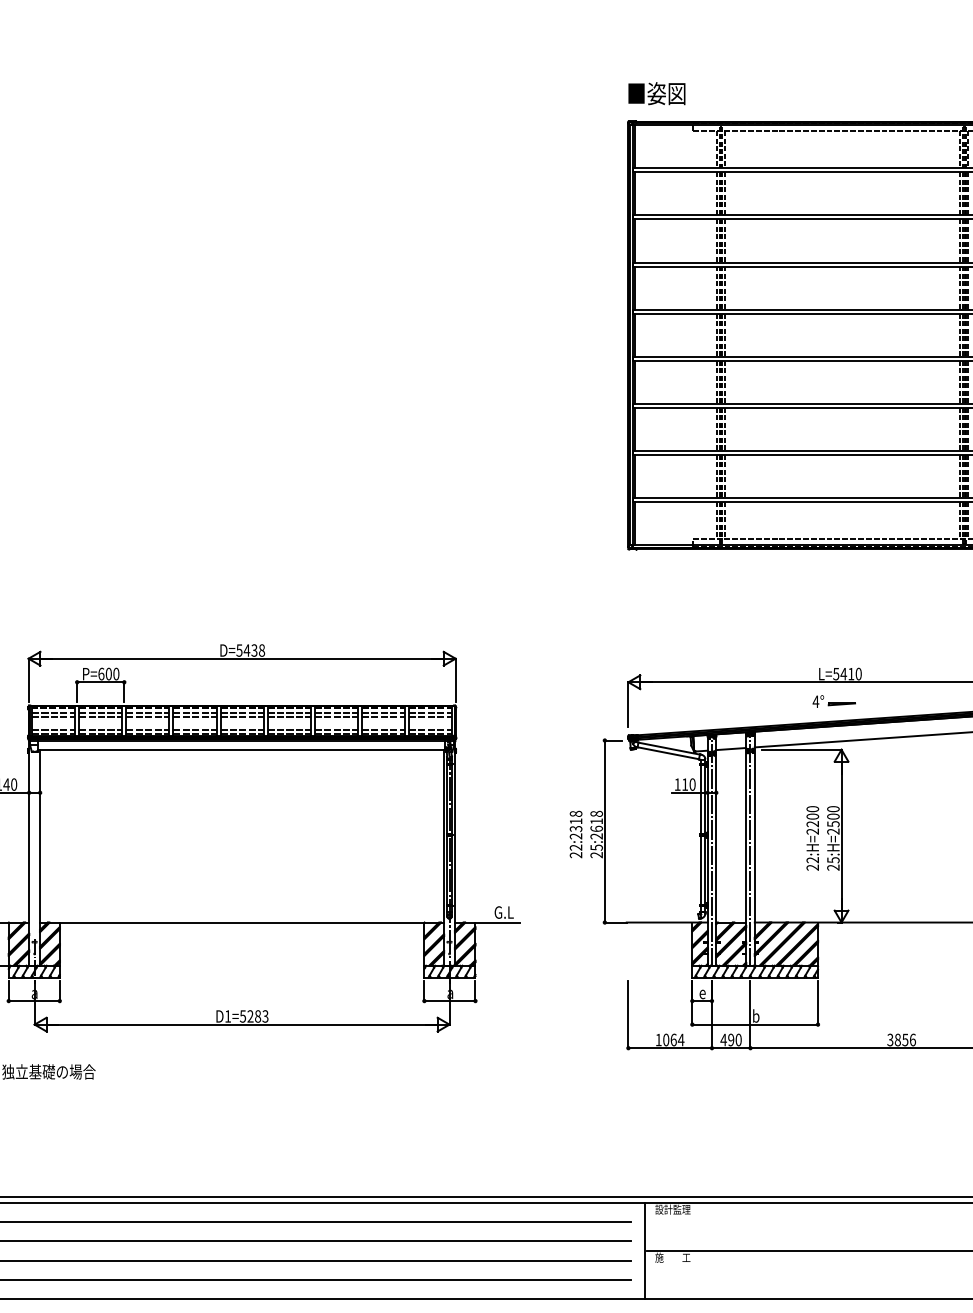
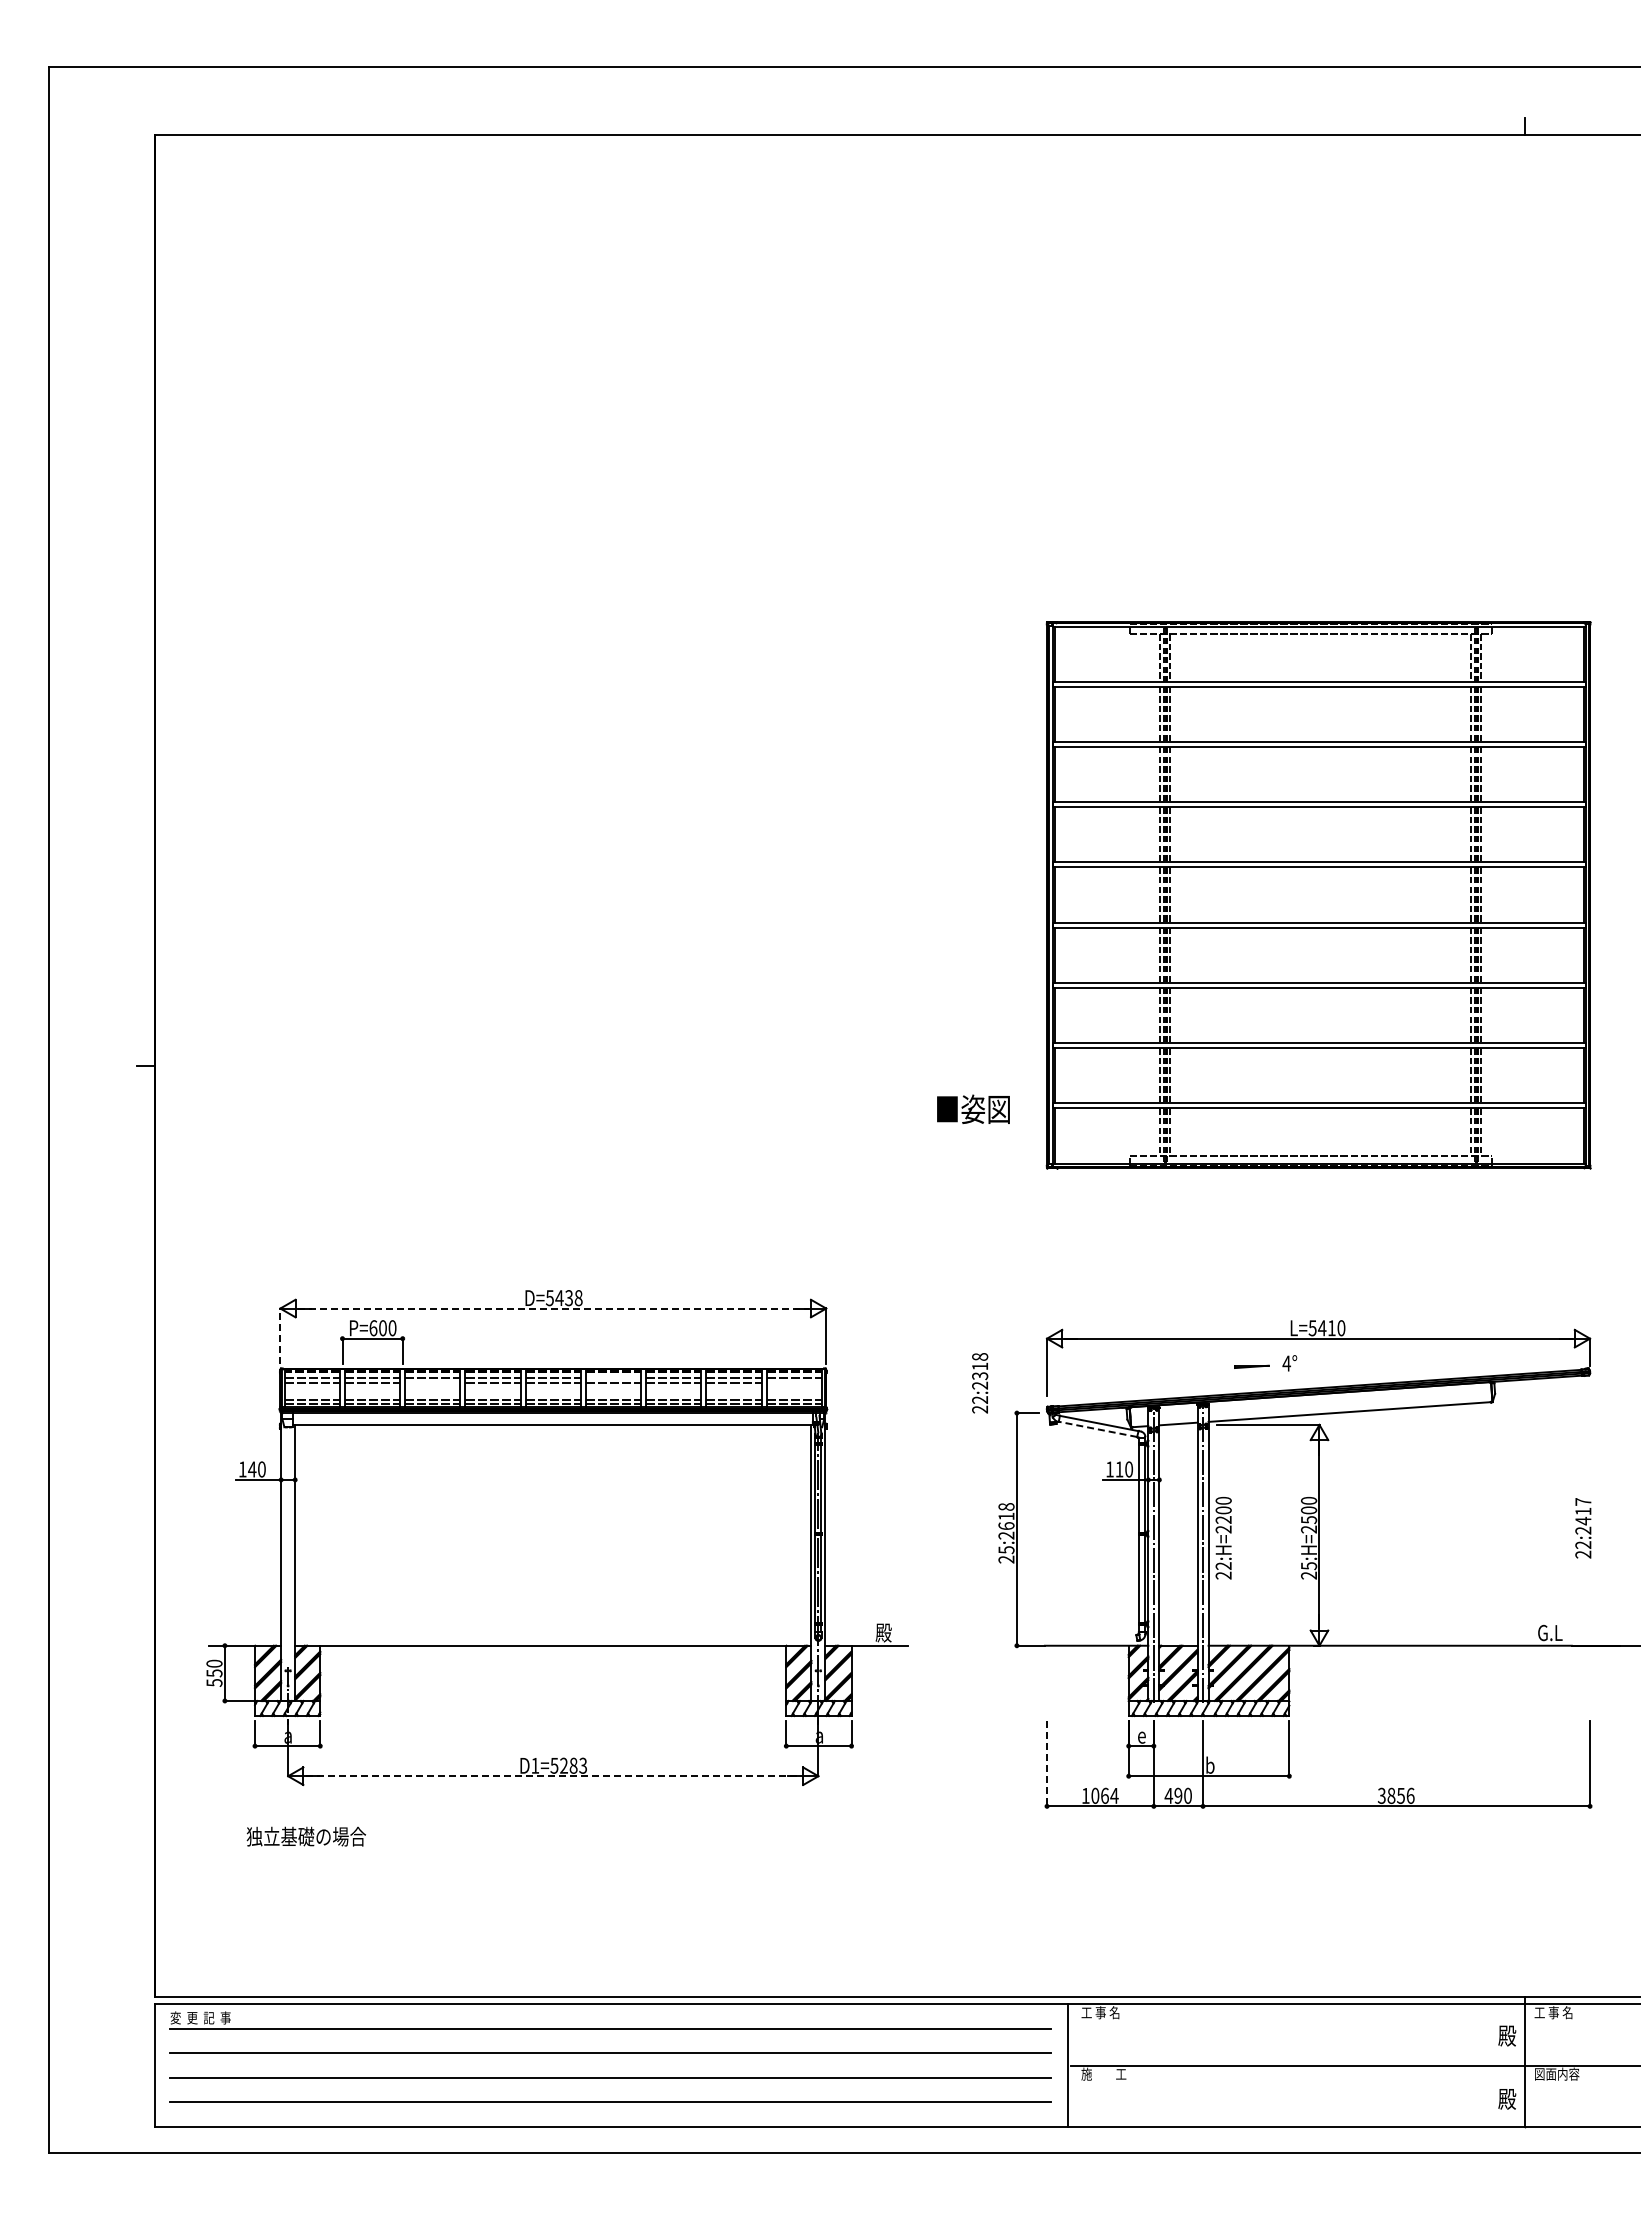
text: (656, 92) -> (973, 1108), moved
line: (242, 658) -> (553, 1308), solid -> dashed
line: (28, 680) -> (280, 1336), solid -> dashed
line: (841, 704) -> (1251, 1366), moved
line: (289, 713) -> (613, 1378), removed
line: (147, 716) -> (432, 1382), removed
line: (430, 716) -> (793, 1382), removed
line: (667, 753) -> (1097, 1429), solid -> dashed
text: (576, 834) -> (980, 1383), moved
text: (812, 838) -> (1223, 1538), moved
text: (503, 912) -> (887, 1632), G.L -> 殿
line: (628, 1014) -> (1047, 1763), solid -> dashed
line: (242, 1024) -> (553, 1776), solid -> dashed
text: (672, 1209) -> (1103, 2012), 設計監理 -> 工 事 名

